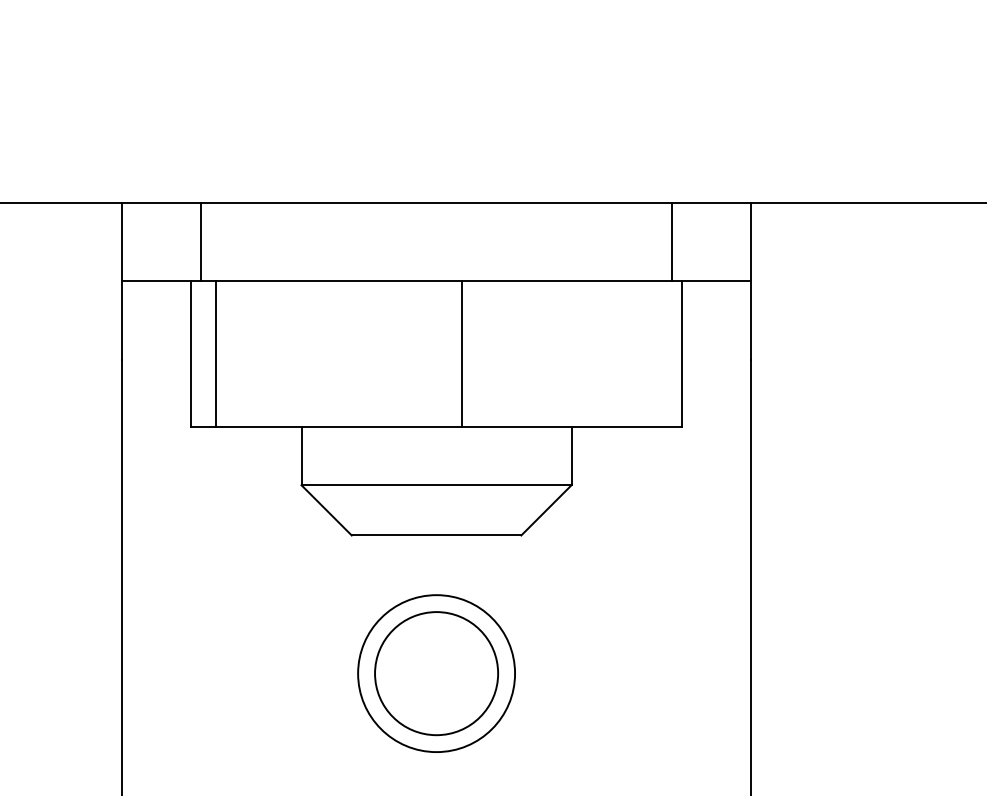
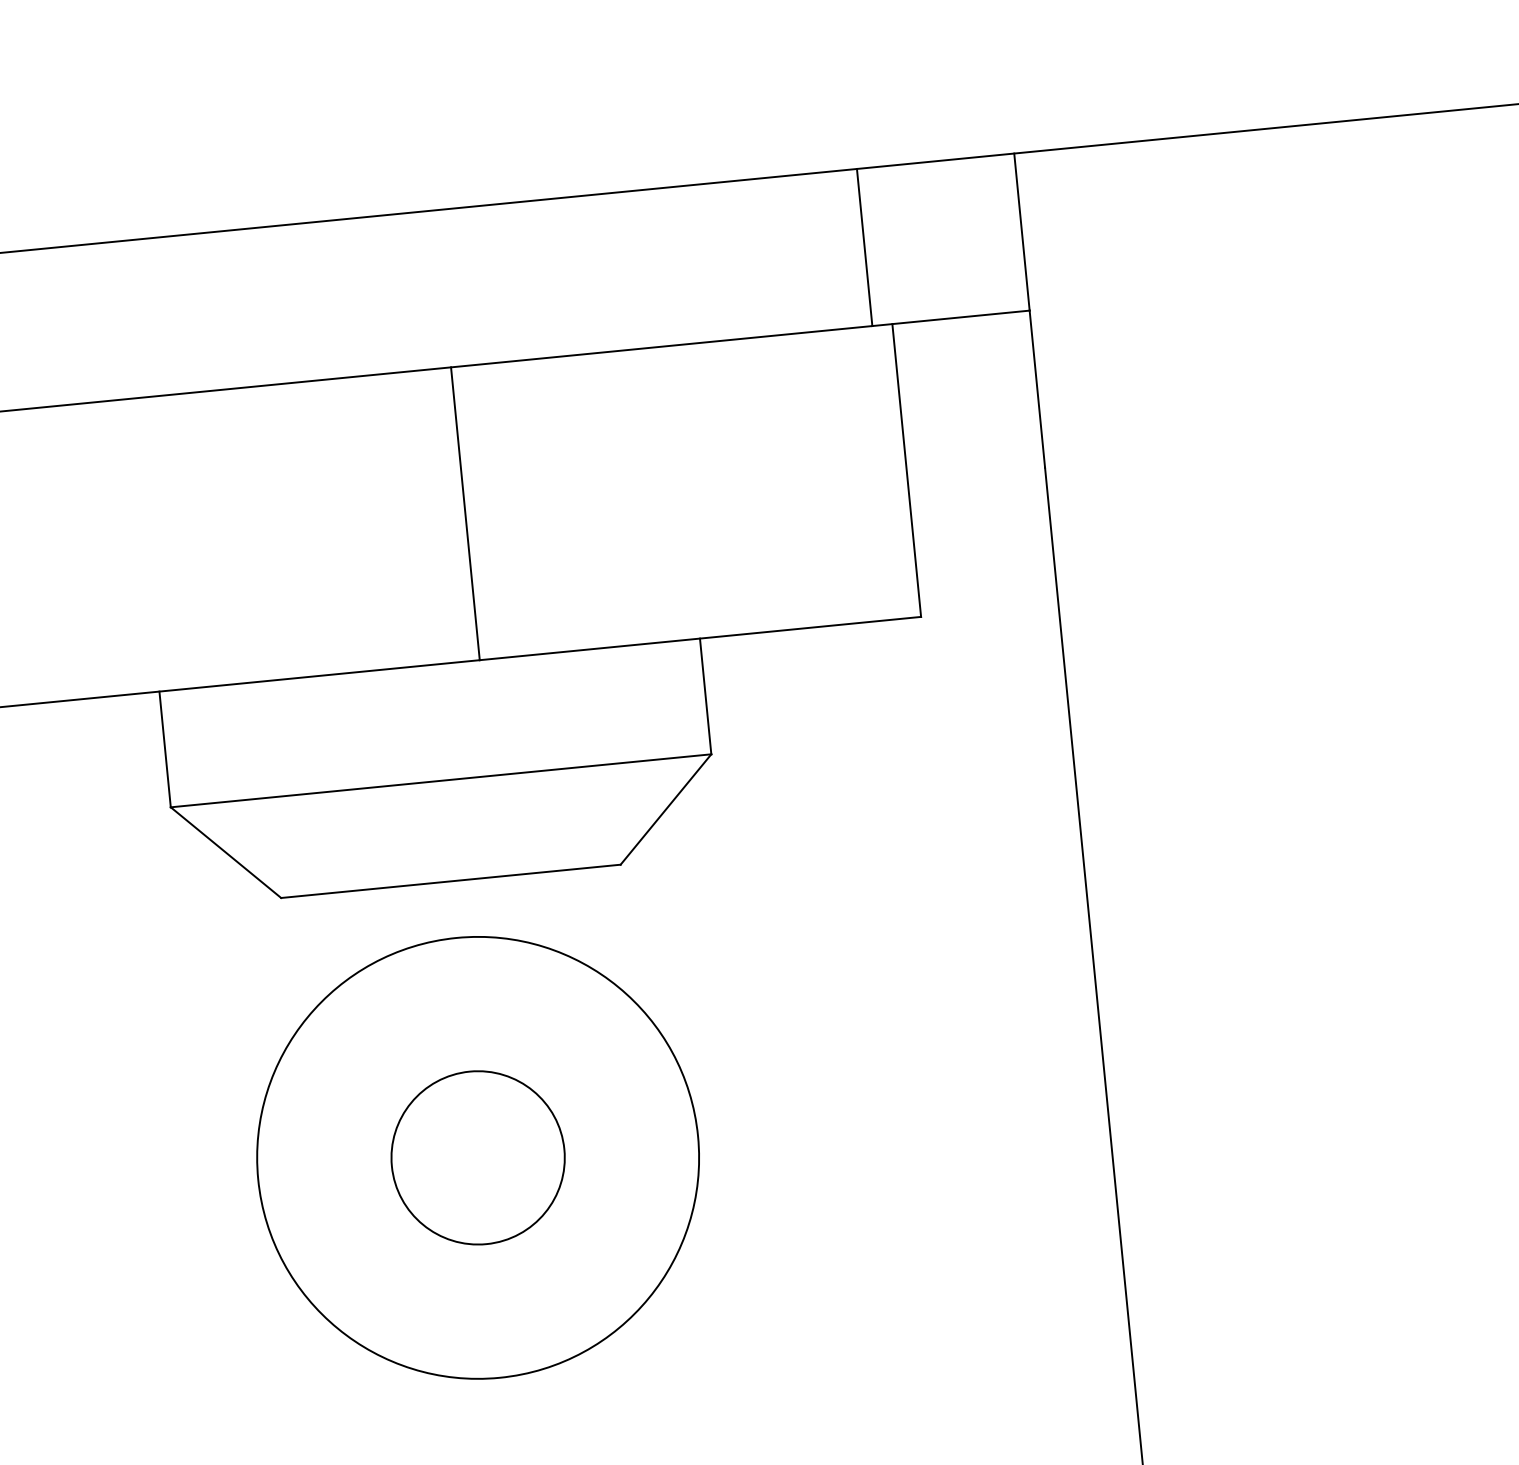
circle: (436, 673) -> (477, 1157), size x0.7
circle: (436, 673) -> (477, 1157), size x1.4

